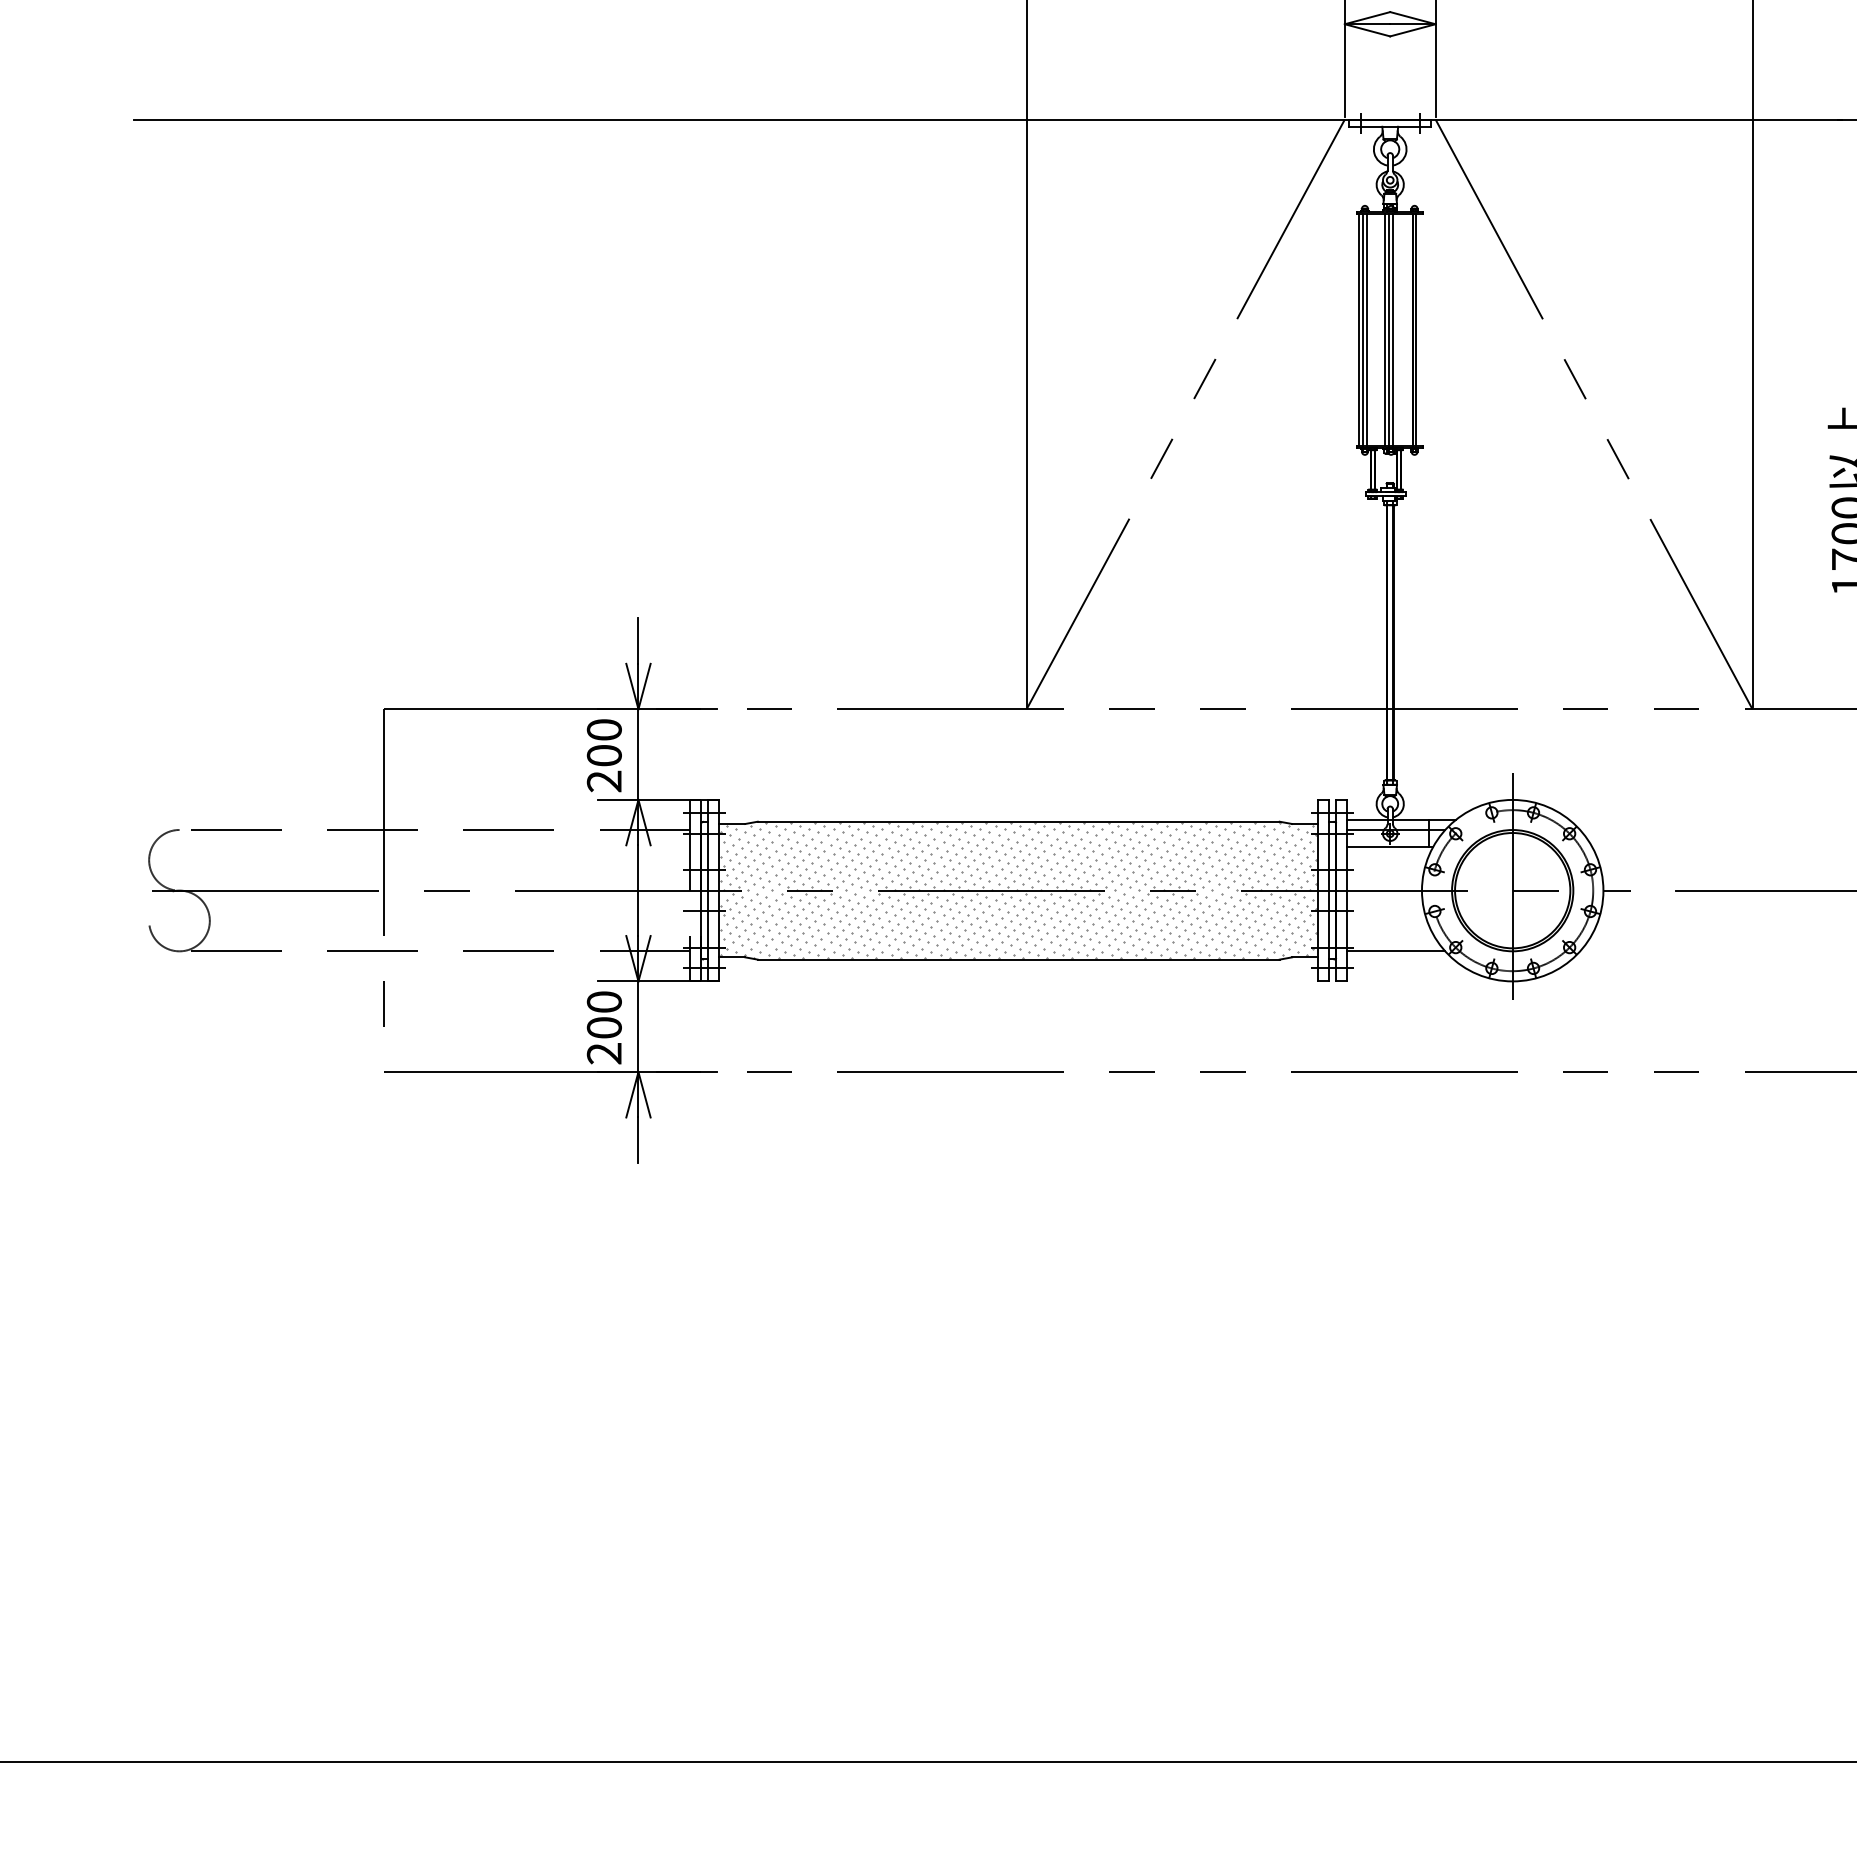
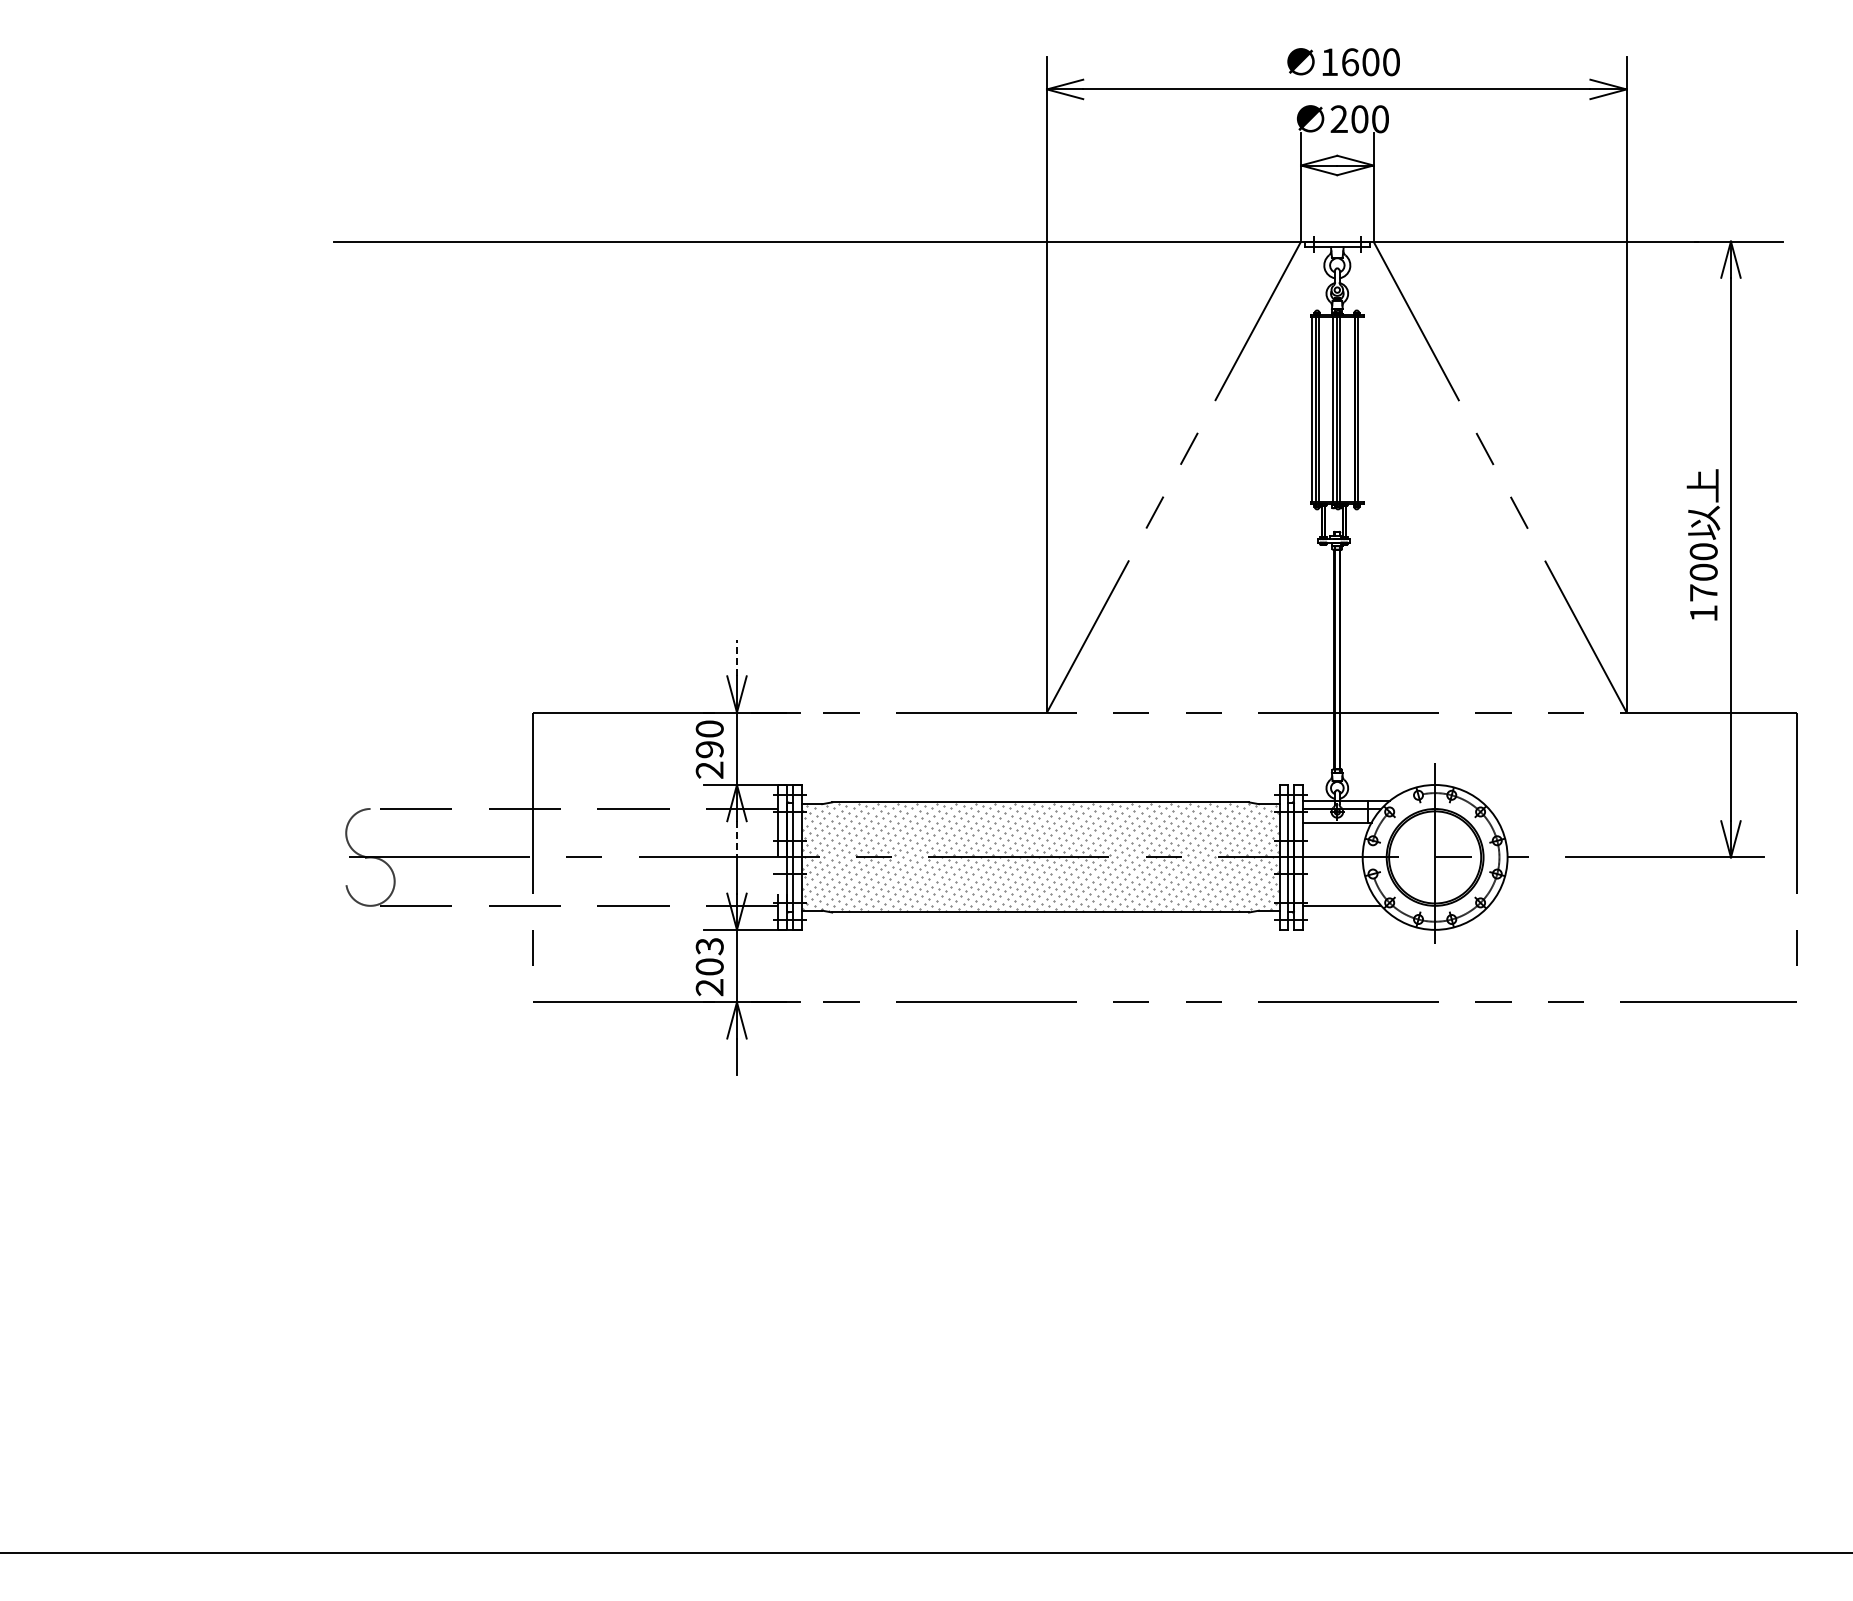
line: (637, 640) -> (736, 657), solid -> dashed
text: (604, 755) -> (709, 749), 200 -> 290
line: (637, 868) -> (736, 839), solid -> dashed
text: (604, 1002) -> (709, 946), 200 -> 203

